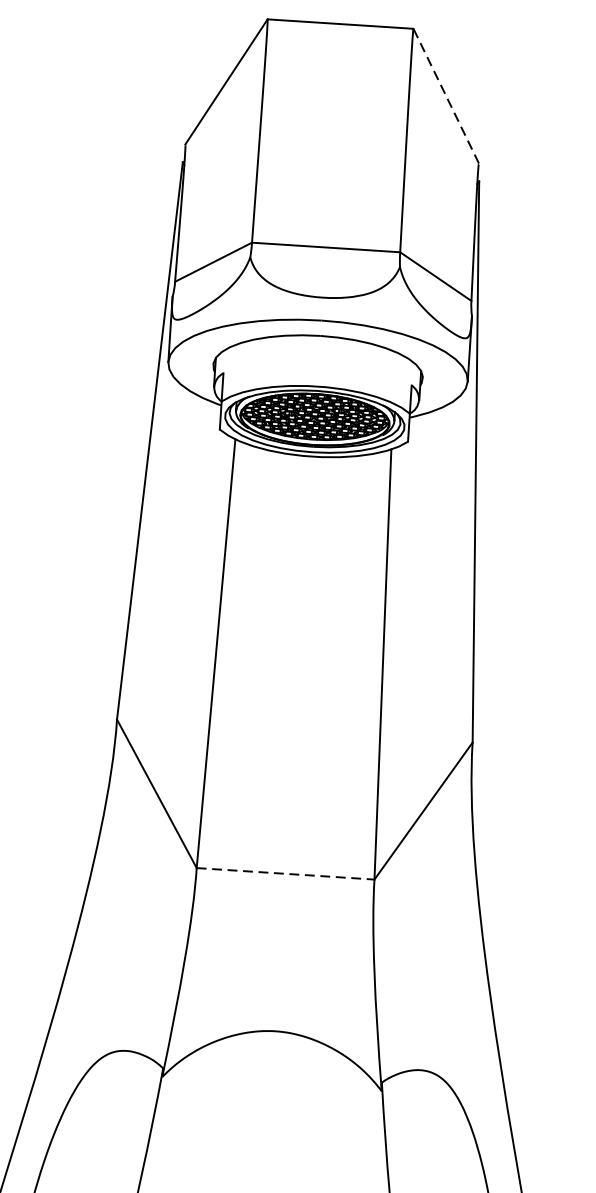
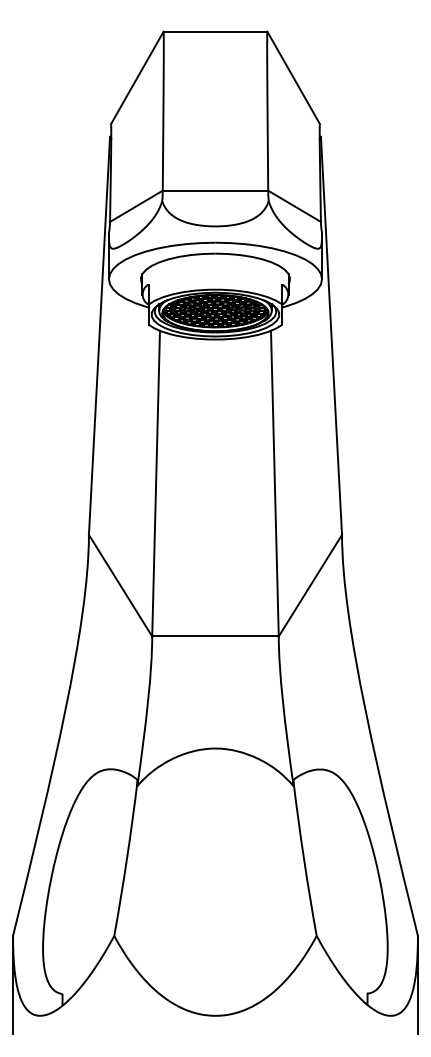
line: (445, 95) -> (293, 77), dashed -> solid
line: (285, 873) -> (215, 636), dashed -> solid

